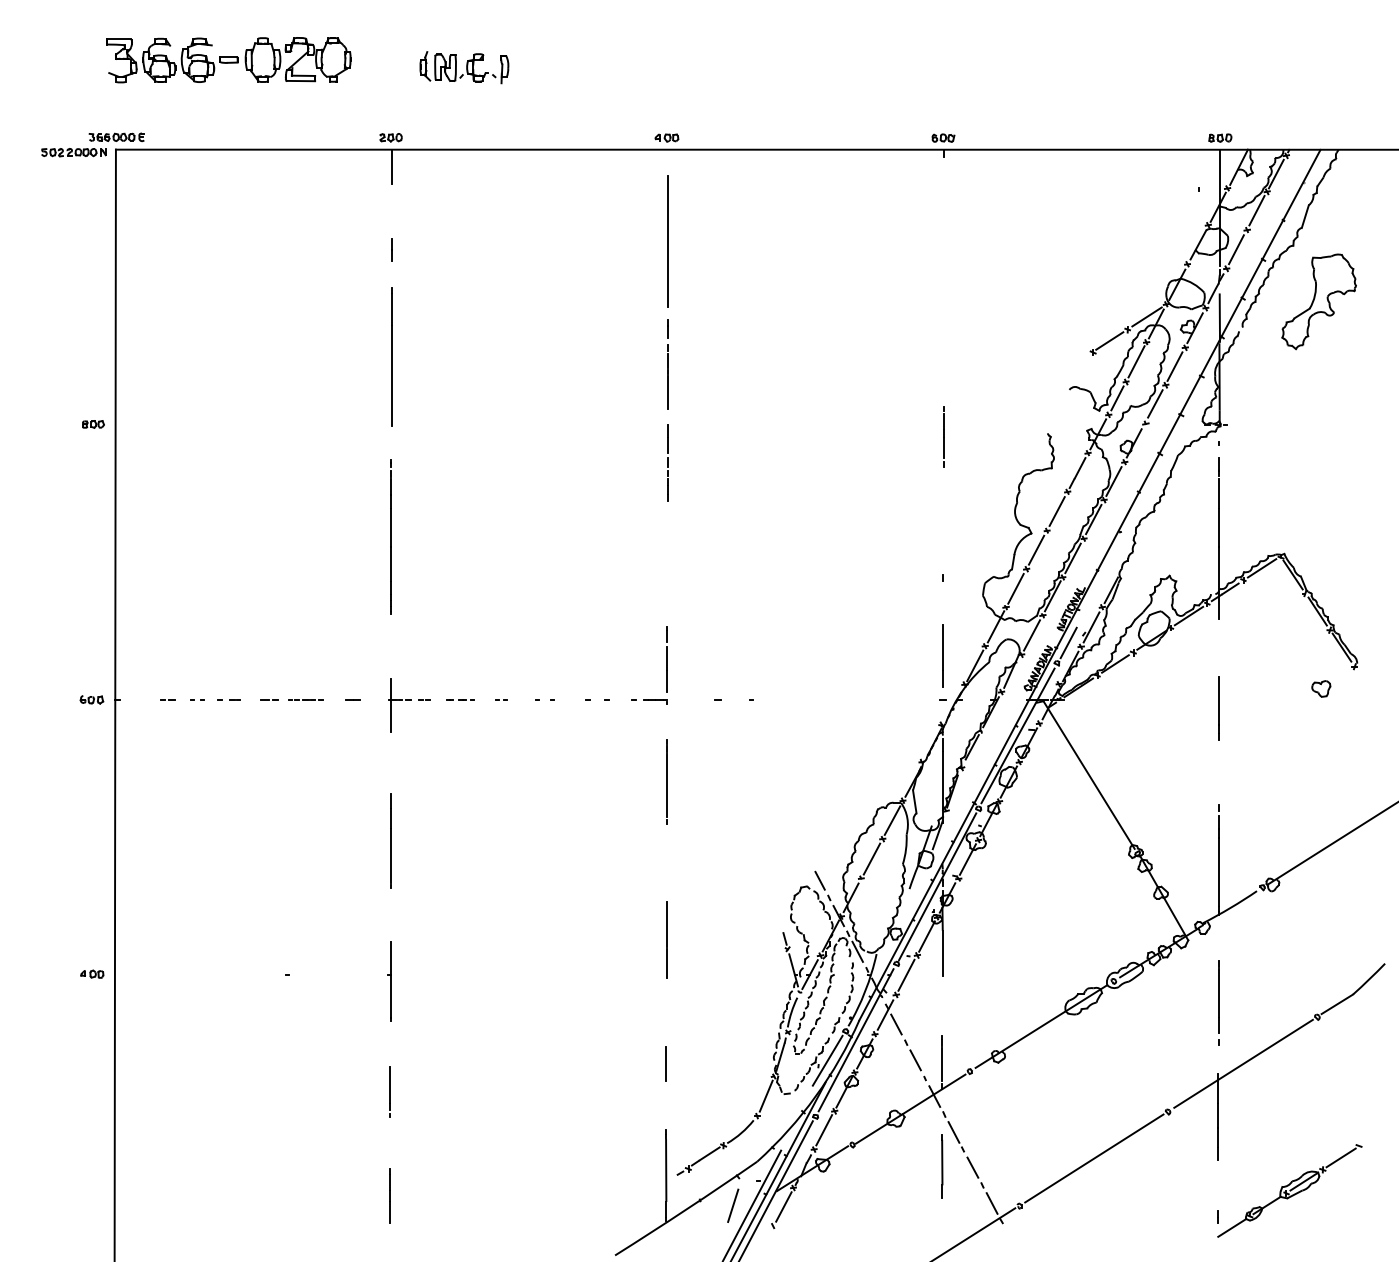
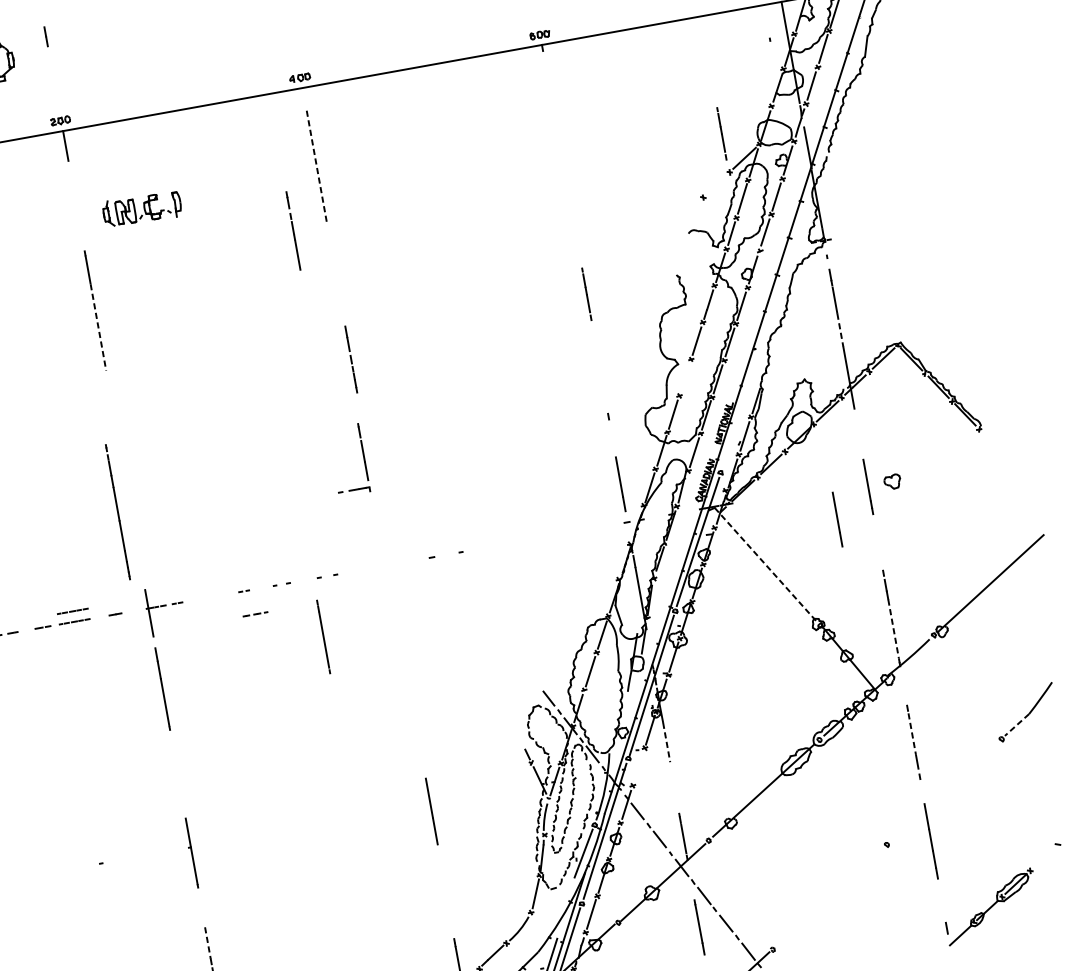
part: (464, 67) -> (142, 208), moved
line: (667, 241) -> (316, 167), solid -> dashed
line: (391, 249) -> (45, 36), moved
line: (1126, 284) -> (721, 133), added
part: (1318, 301) -> (890, 118), removed
line: (1109, 340) -> (715, 184), removed
line: (667, 364) -> (293, 231), moved
line: (391, 375) -> (98, 327), solid -> dashed
line: (1219, 527) -> (840, 329), solid -> dashed
line: (390, 536) -> (117, 511), moved
line: (1036, 549) -> (684, 377), removed
line: (1068, 642) -> (727, 453), removed
part: (666, 665) -> (363, 457), moved
line: (305, 687) -> (72, 611), added
part: (1321, 688) -> (892, 481), moved
line: (460, 699) -> (255, 614), moved
line: (1177, 738) -> (836, 519), added
line: (1089, 775) -> (766, 565), solid -> dashed
line: (666, 781) -> (323, 636), moved
line: (390, 840) -> (162, 689), moved
line: (1218, 872) -> (893, 629), solid -> dashed
line: (666, 939) -> (431, 810), moved
line: (942, 953) -> (666, 742), solid -> dashed
line: (906, 974) -> (638, 766), removed
line: (1218, 993) -> (912, 734), solid -> dashed
line: (1337, 1004) -> (1017, 725), solid -> dashed
line: (666, 1063) -> (444, 881), removed
line: (1243, 1063) -> (944, 791), removed
line: (390, 1085) -> (208, 943), solid -> dashed
line: (1340, 1157) -> (1043, 857), removed
line: (1094, 1158) -> (830, 896), removed

